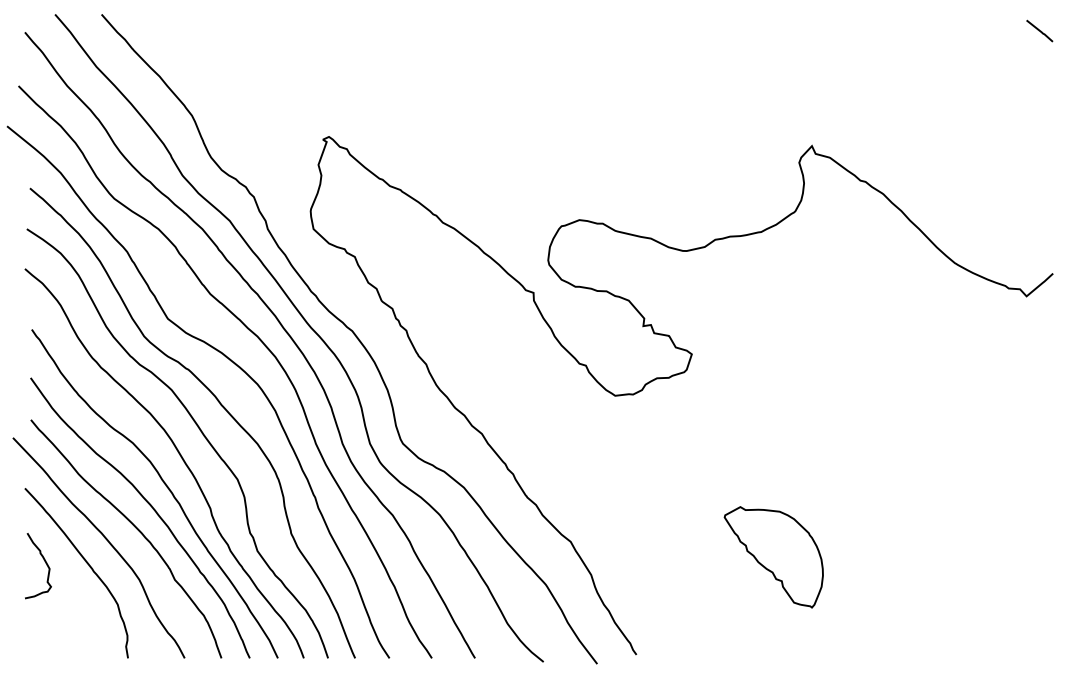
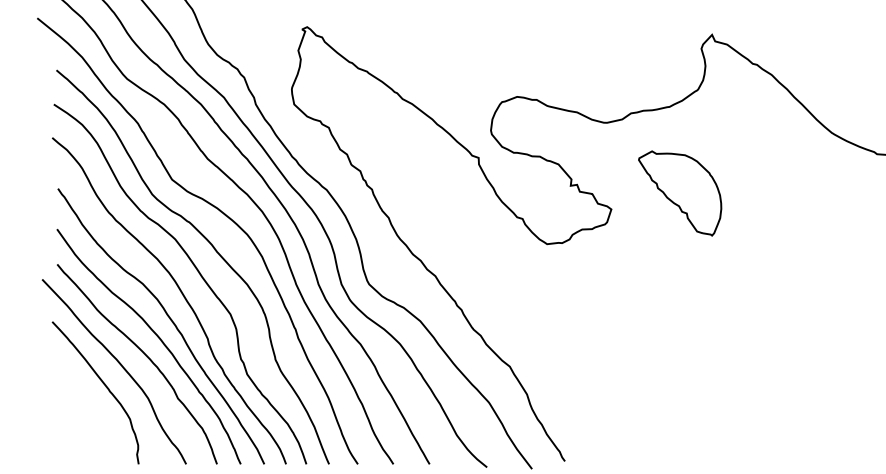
part: (773, 557) -> (679, 193), moved
curve: (45, 563) -> (69, 384), removed

